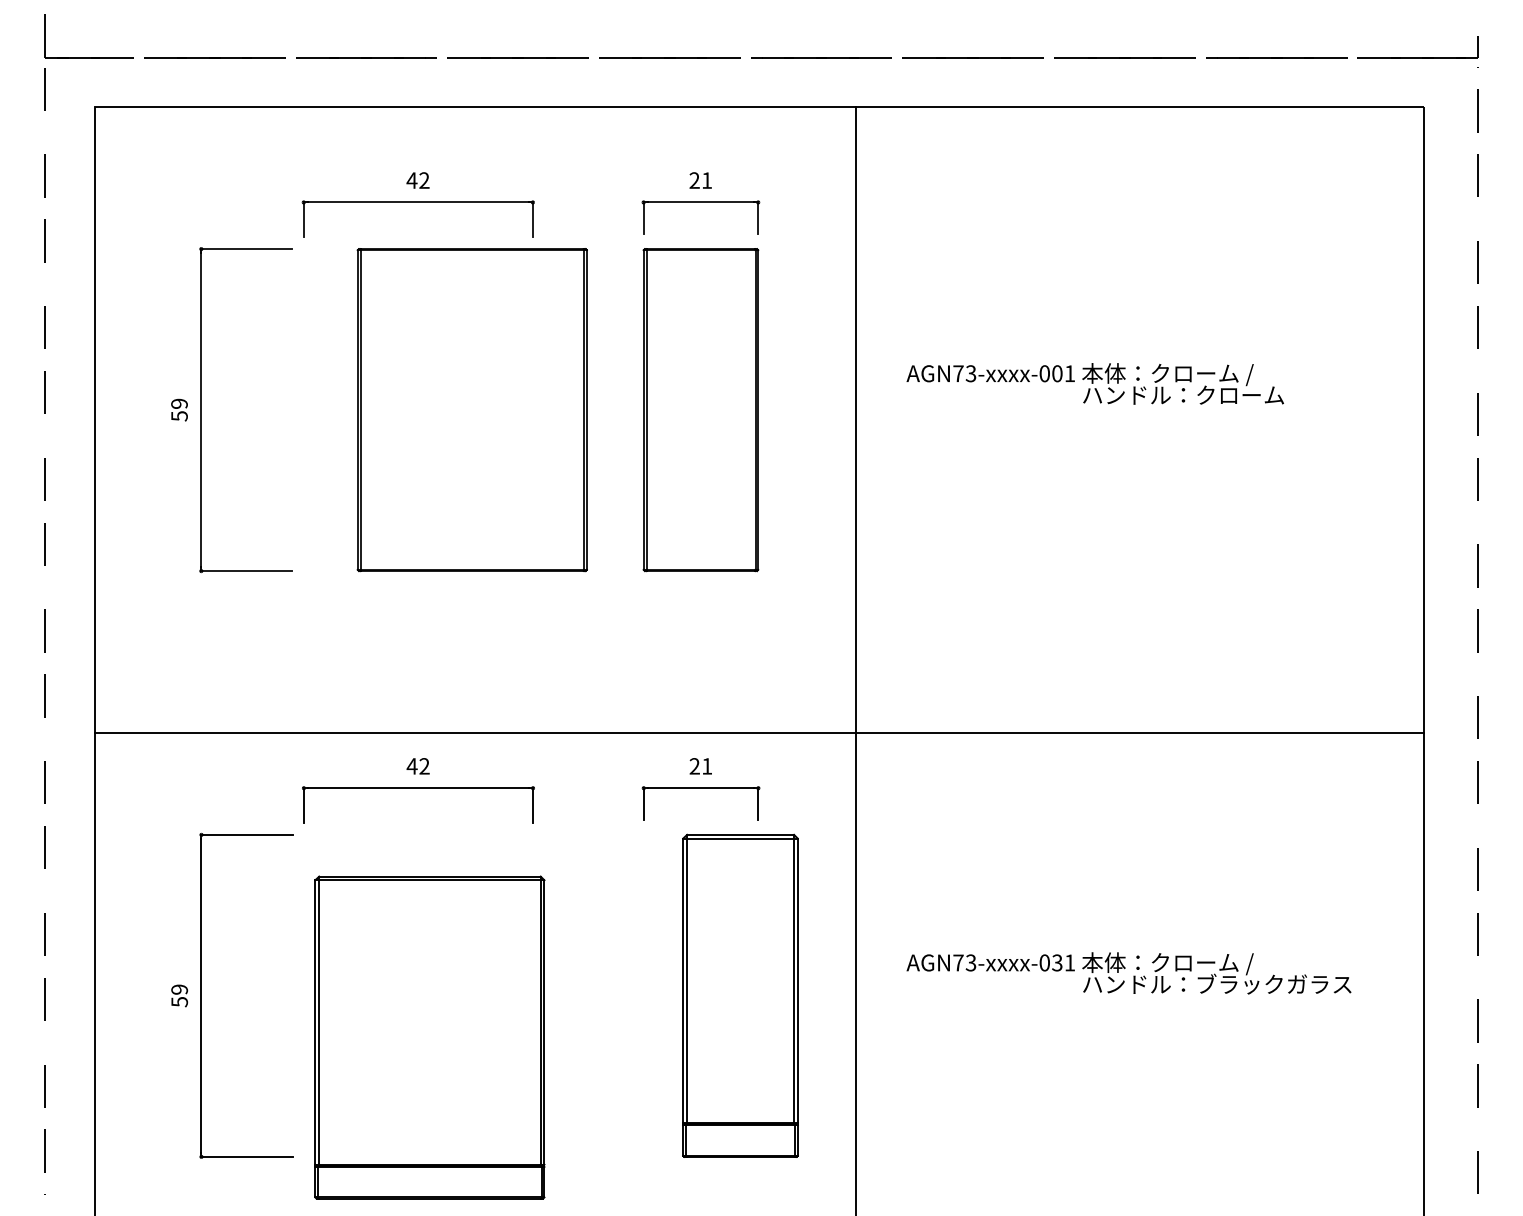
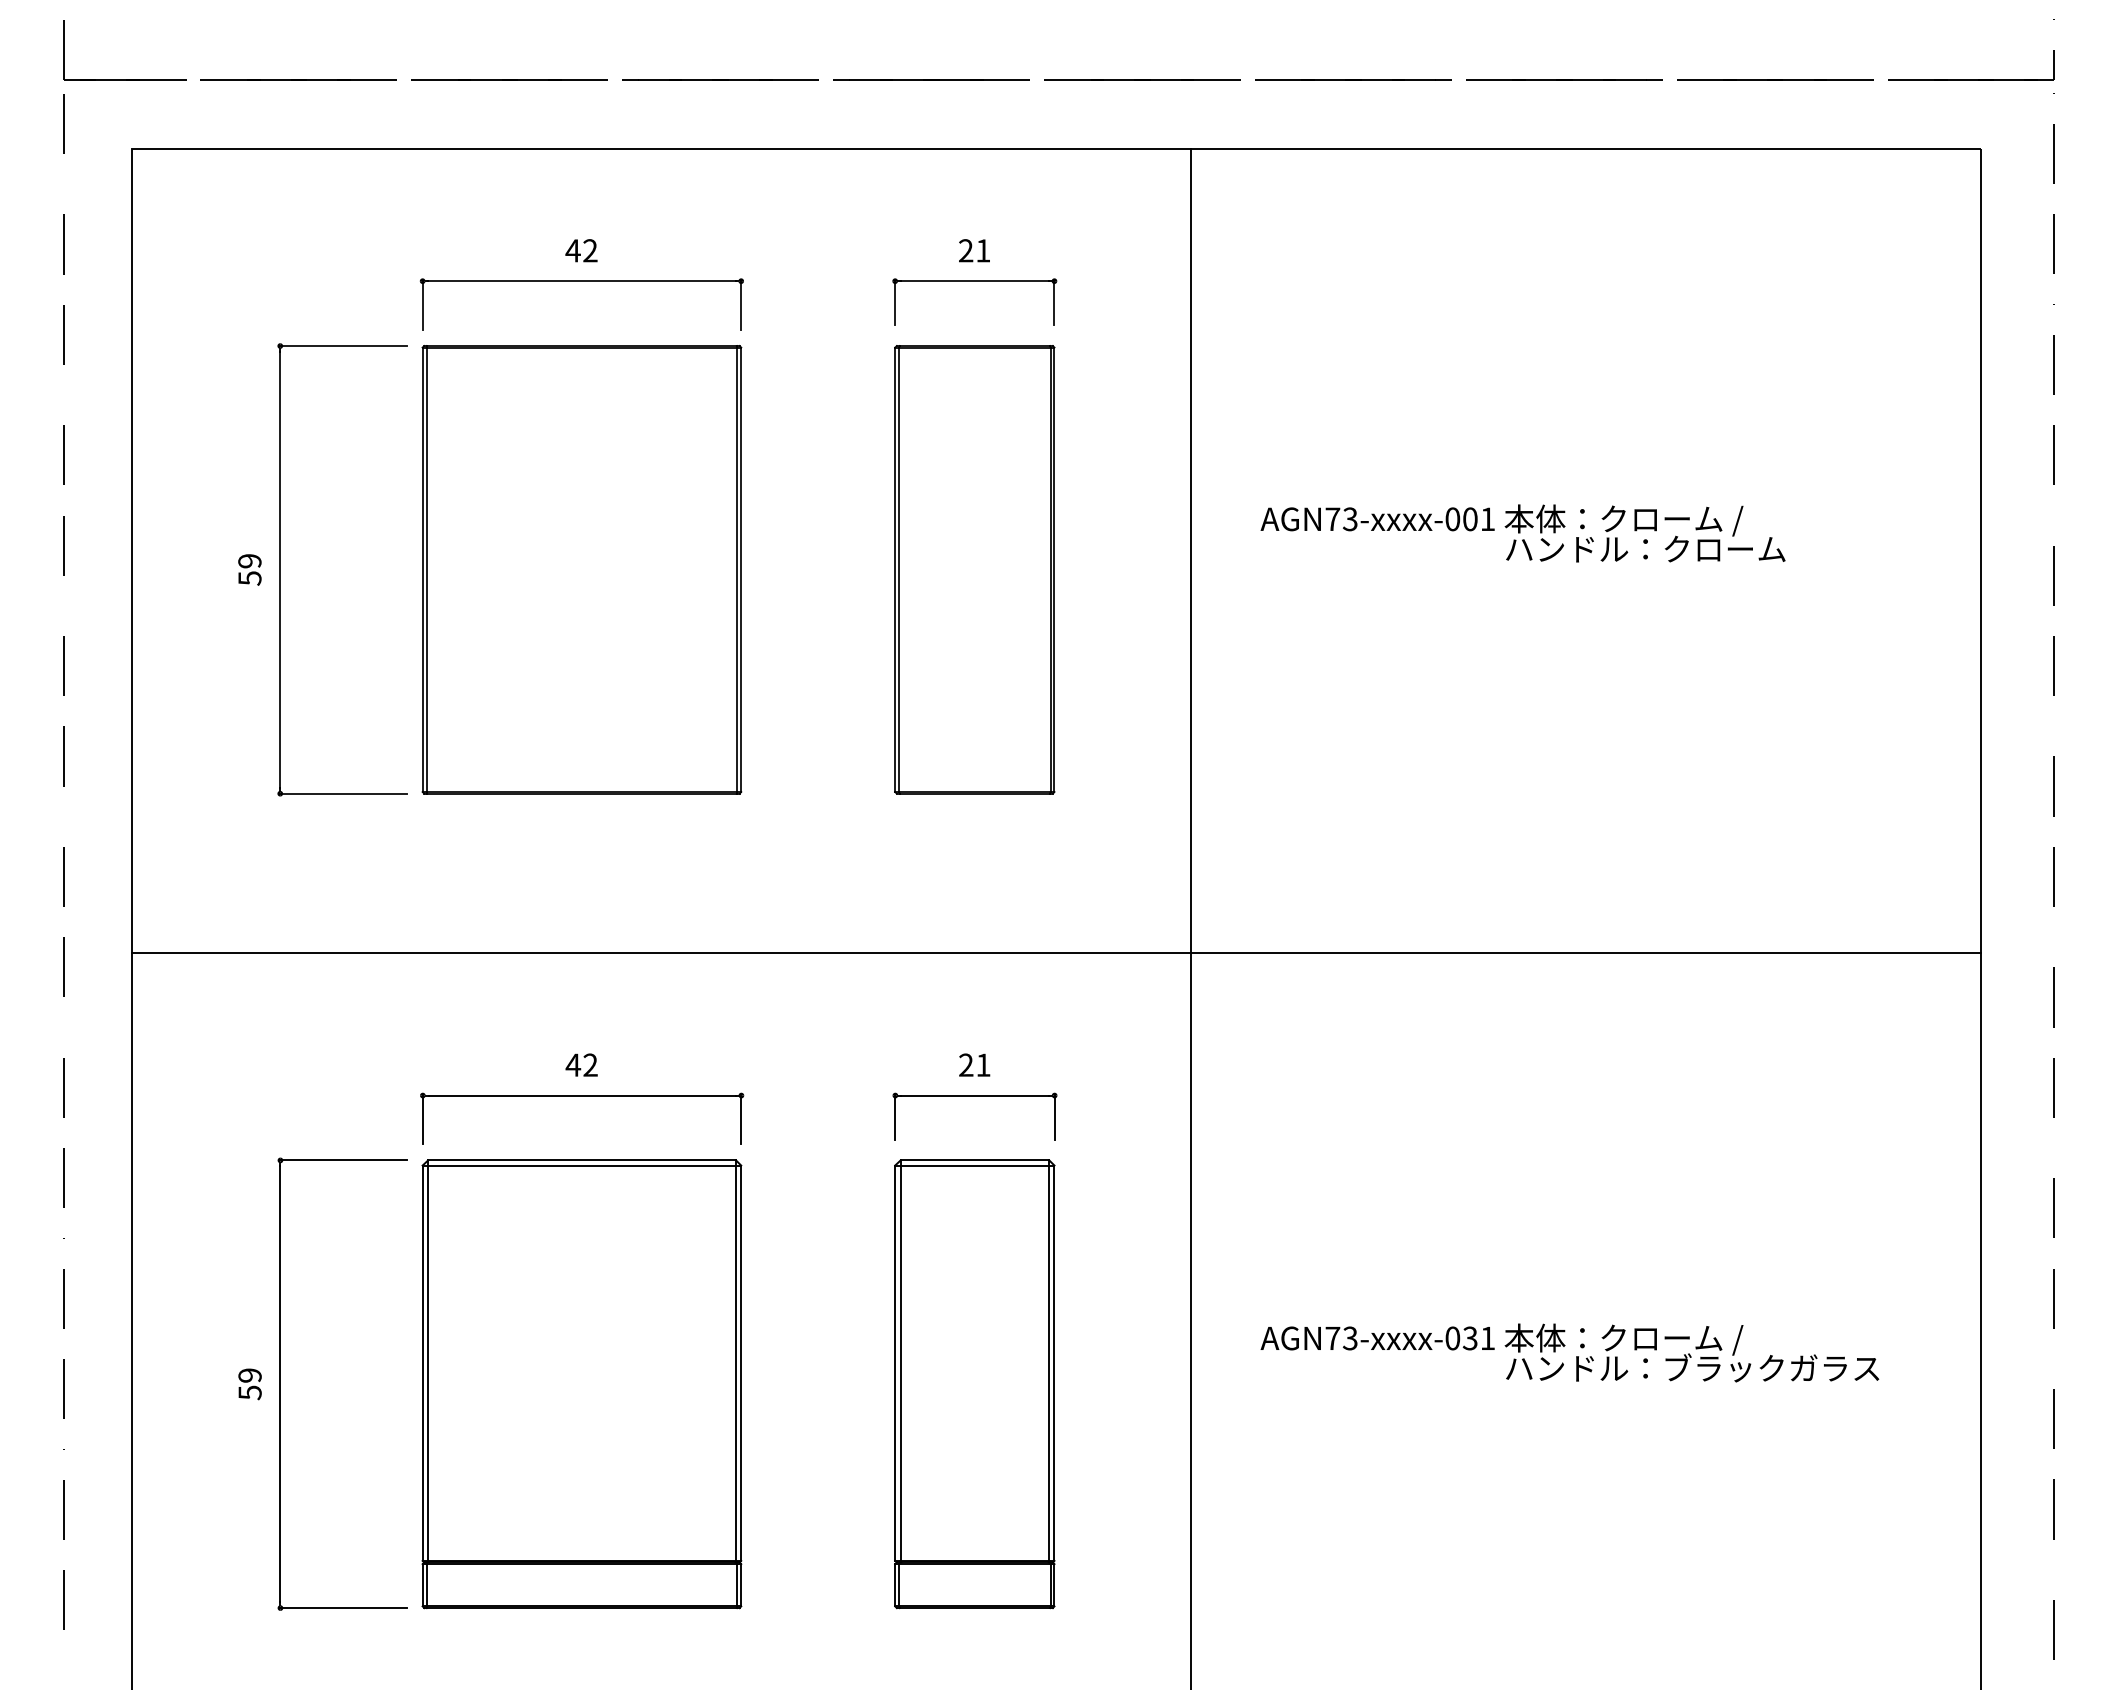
part: (471, 409) -> (581, 569), moved
line: (758, 732) -> (1055, 952), moved
part: (740, 996) -> (974, 1384), moved
part: (429, 1037) -> (581, 1384), moved

